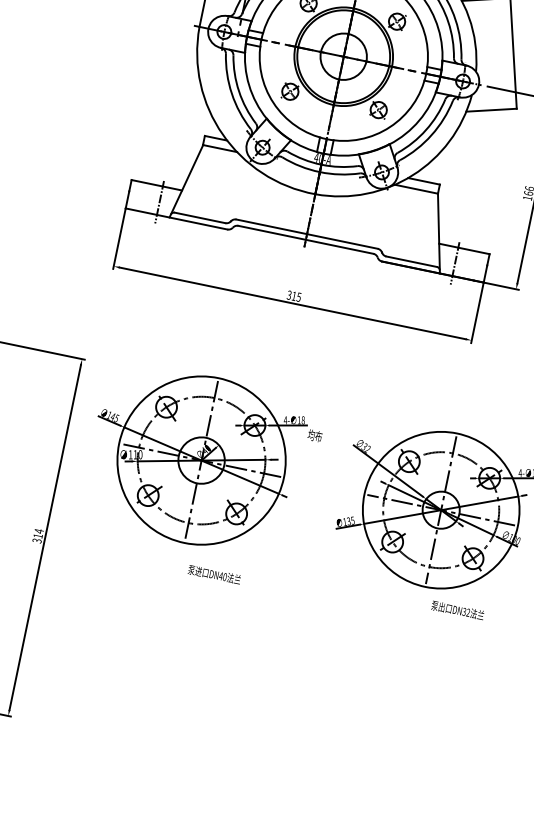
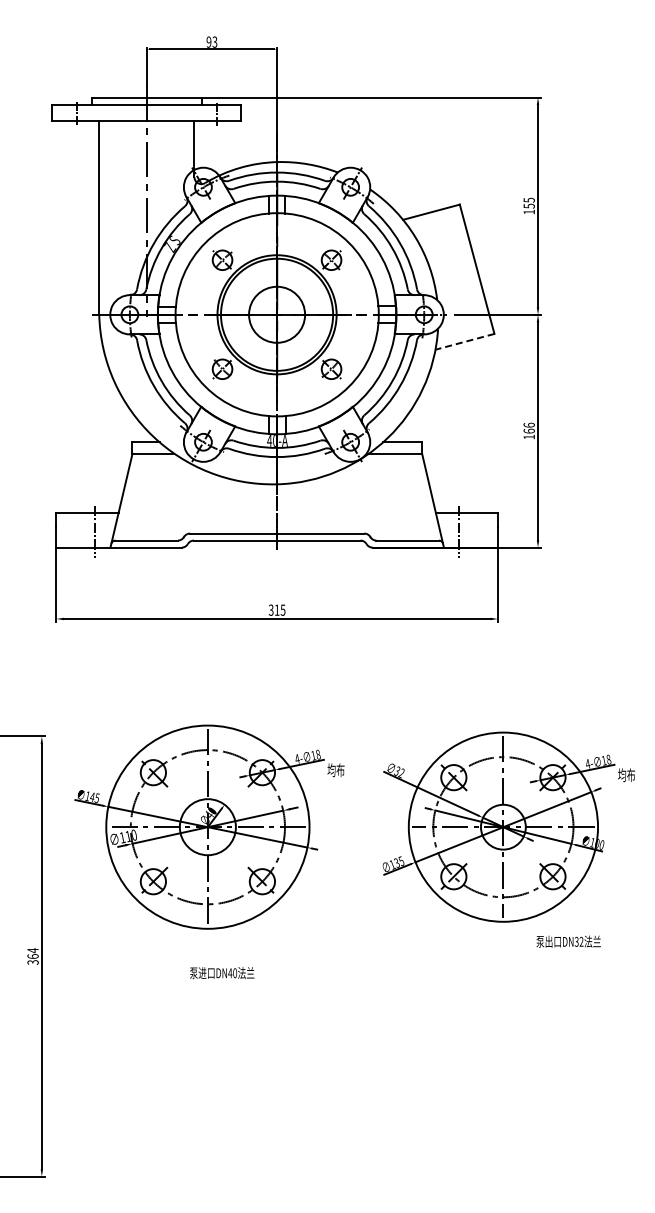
line: (491, 109) -> (464, 341), solid -> dashed
text: (37, 535) -> (32, 956), 314 -> 364
text: (214, 575) -> (222, 973), moved
text: (457, 610) -> (568, 941), moved

